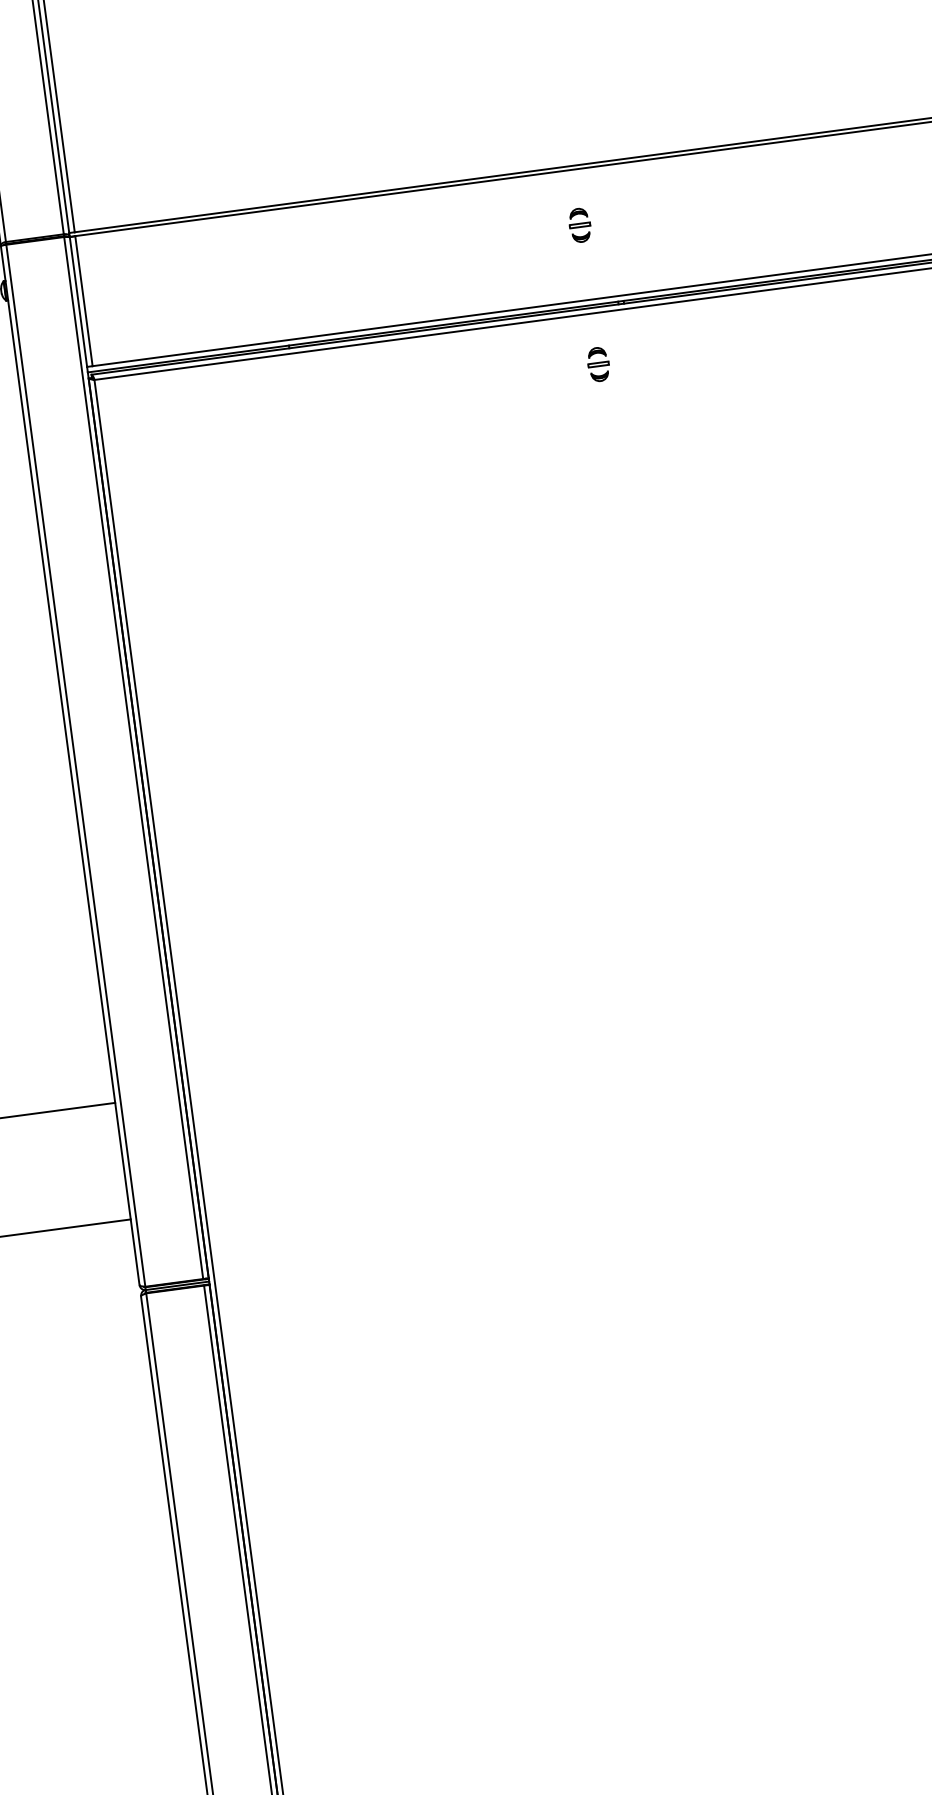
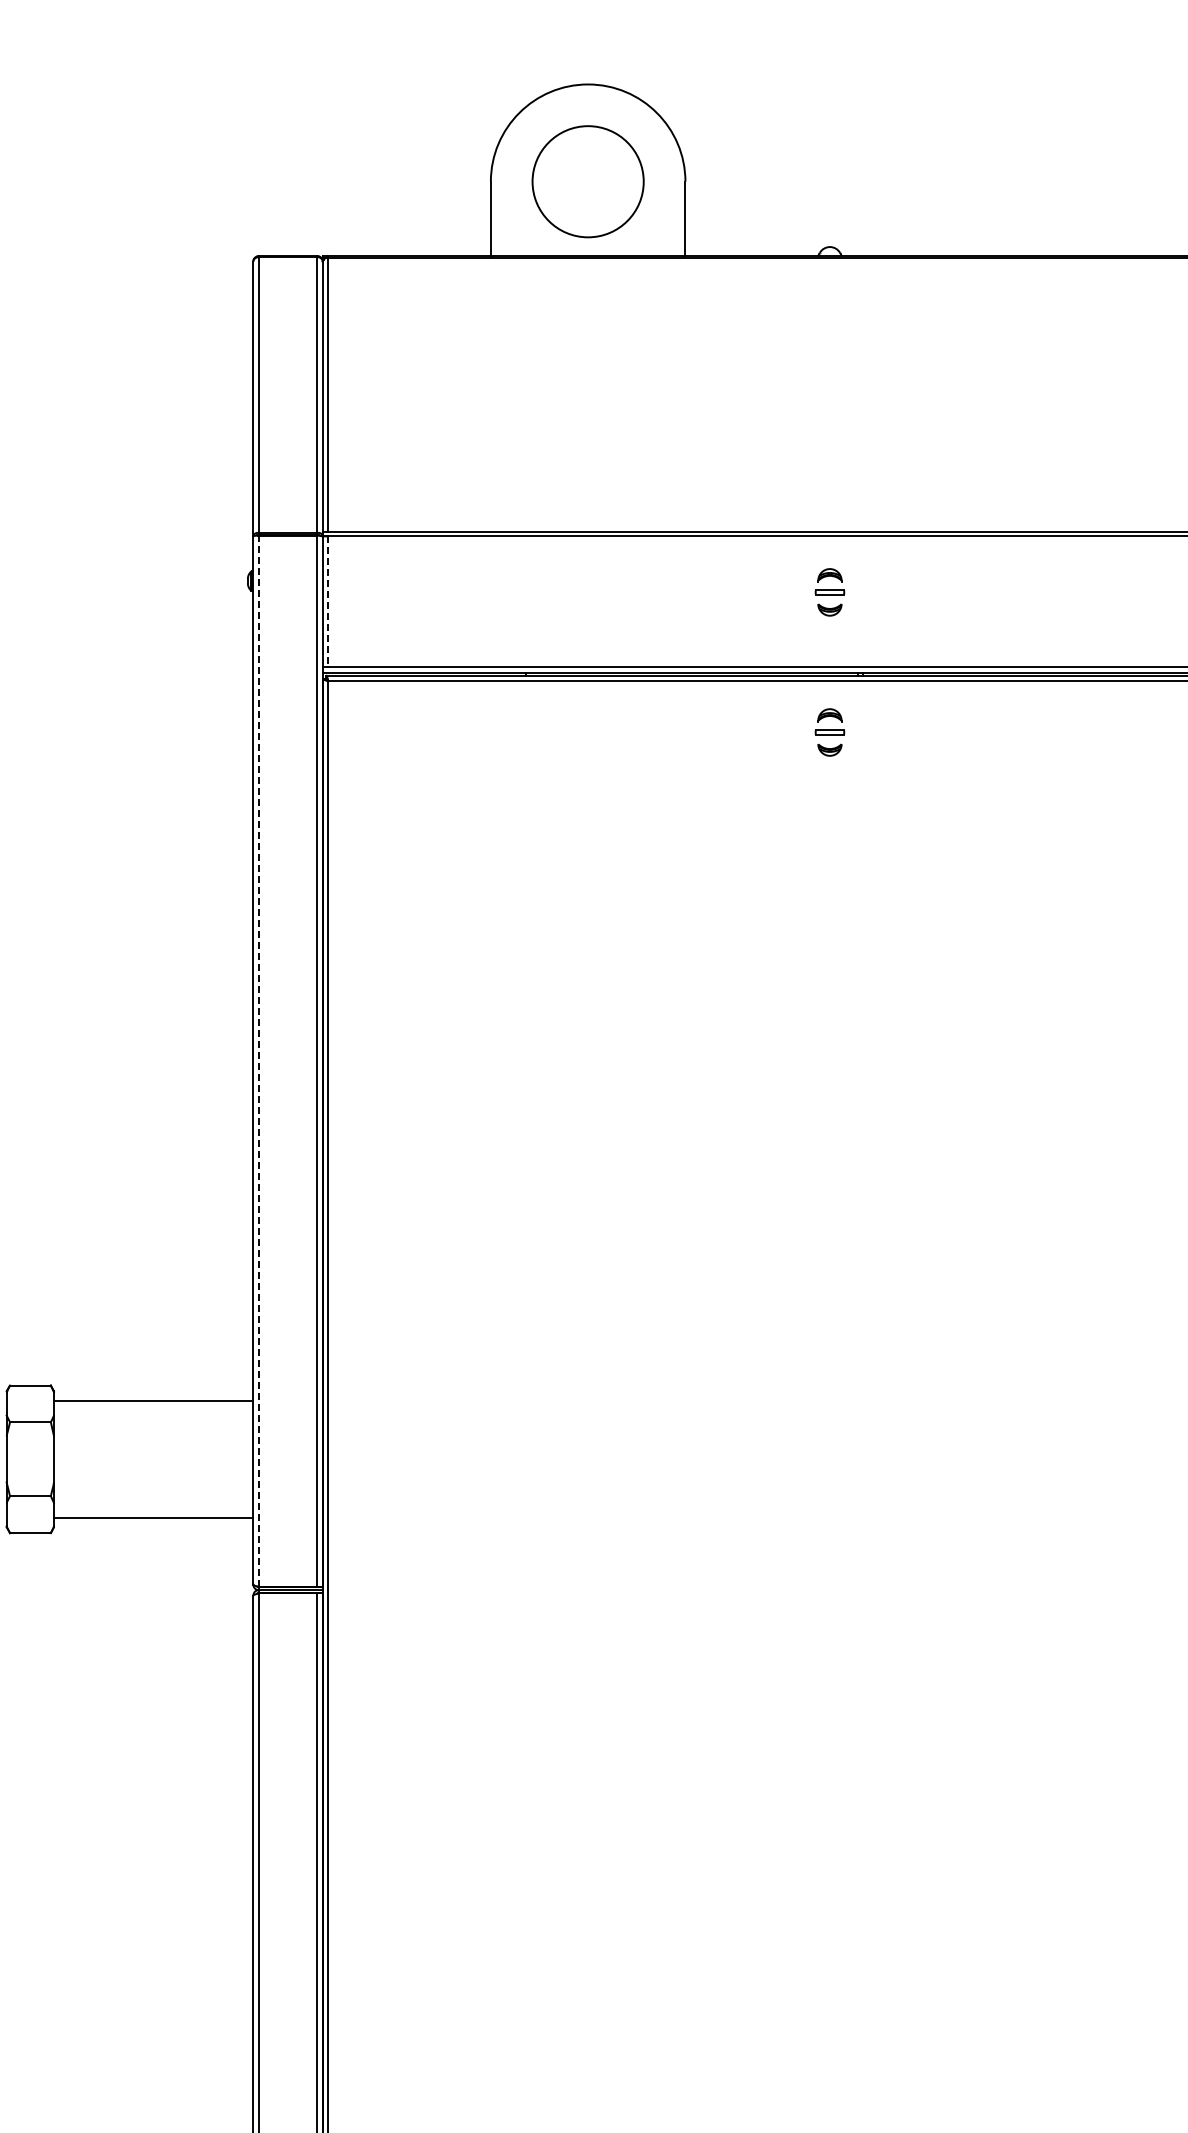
part: (579, 224) -> (829, 591), size x1.4
line: (84, 300) -> (328, 601), solid -> dashed
part: (598, 364) -> (829, 732), size x1.4
line: (75, 766) -> (258, 1061), solid -> dashed

